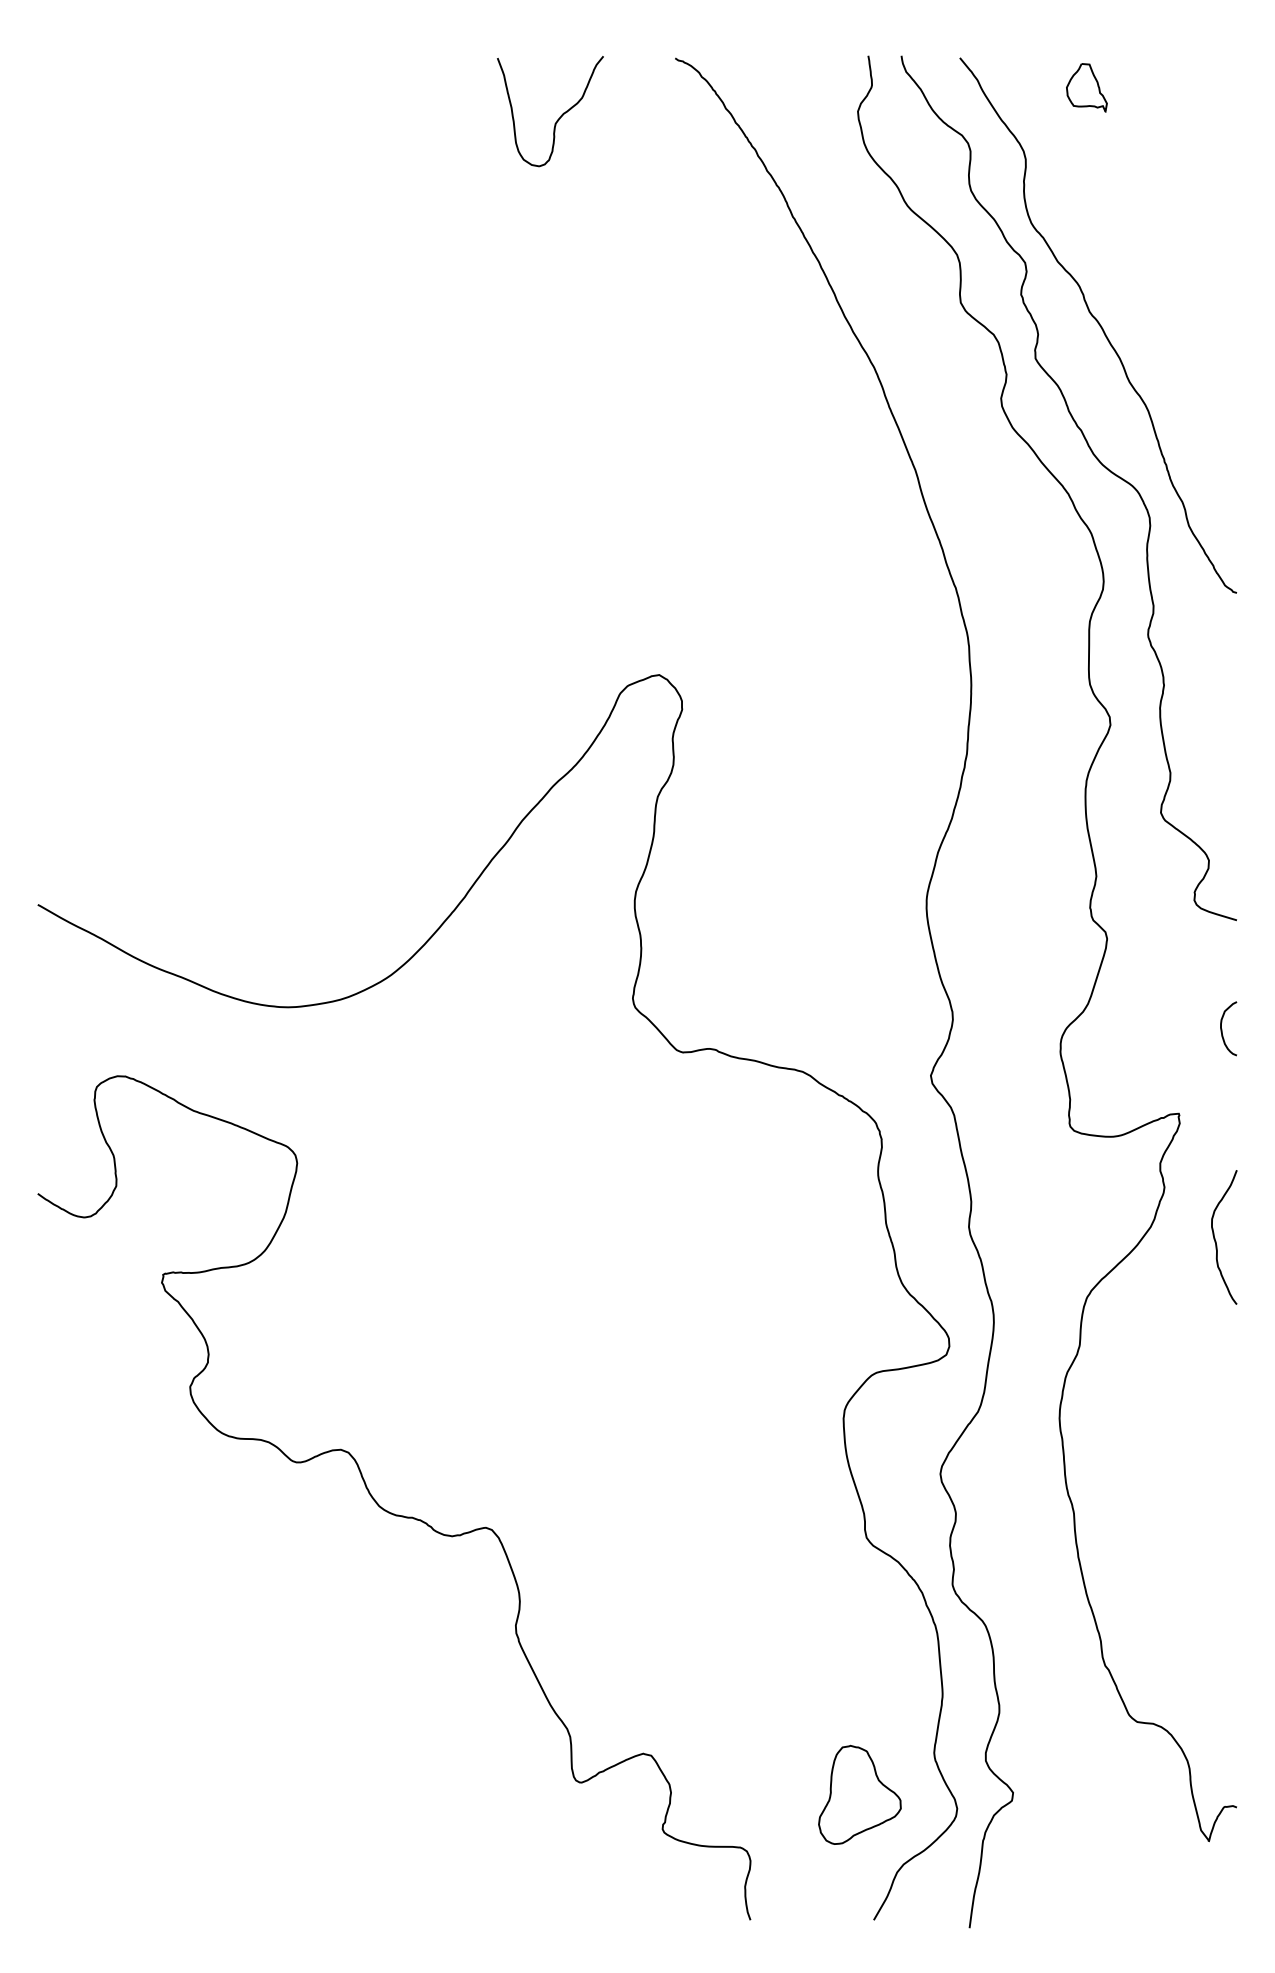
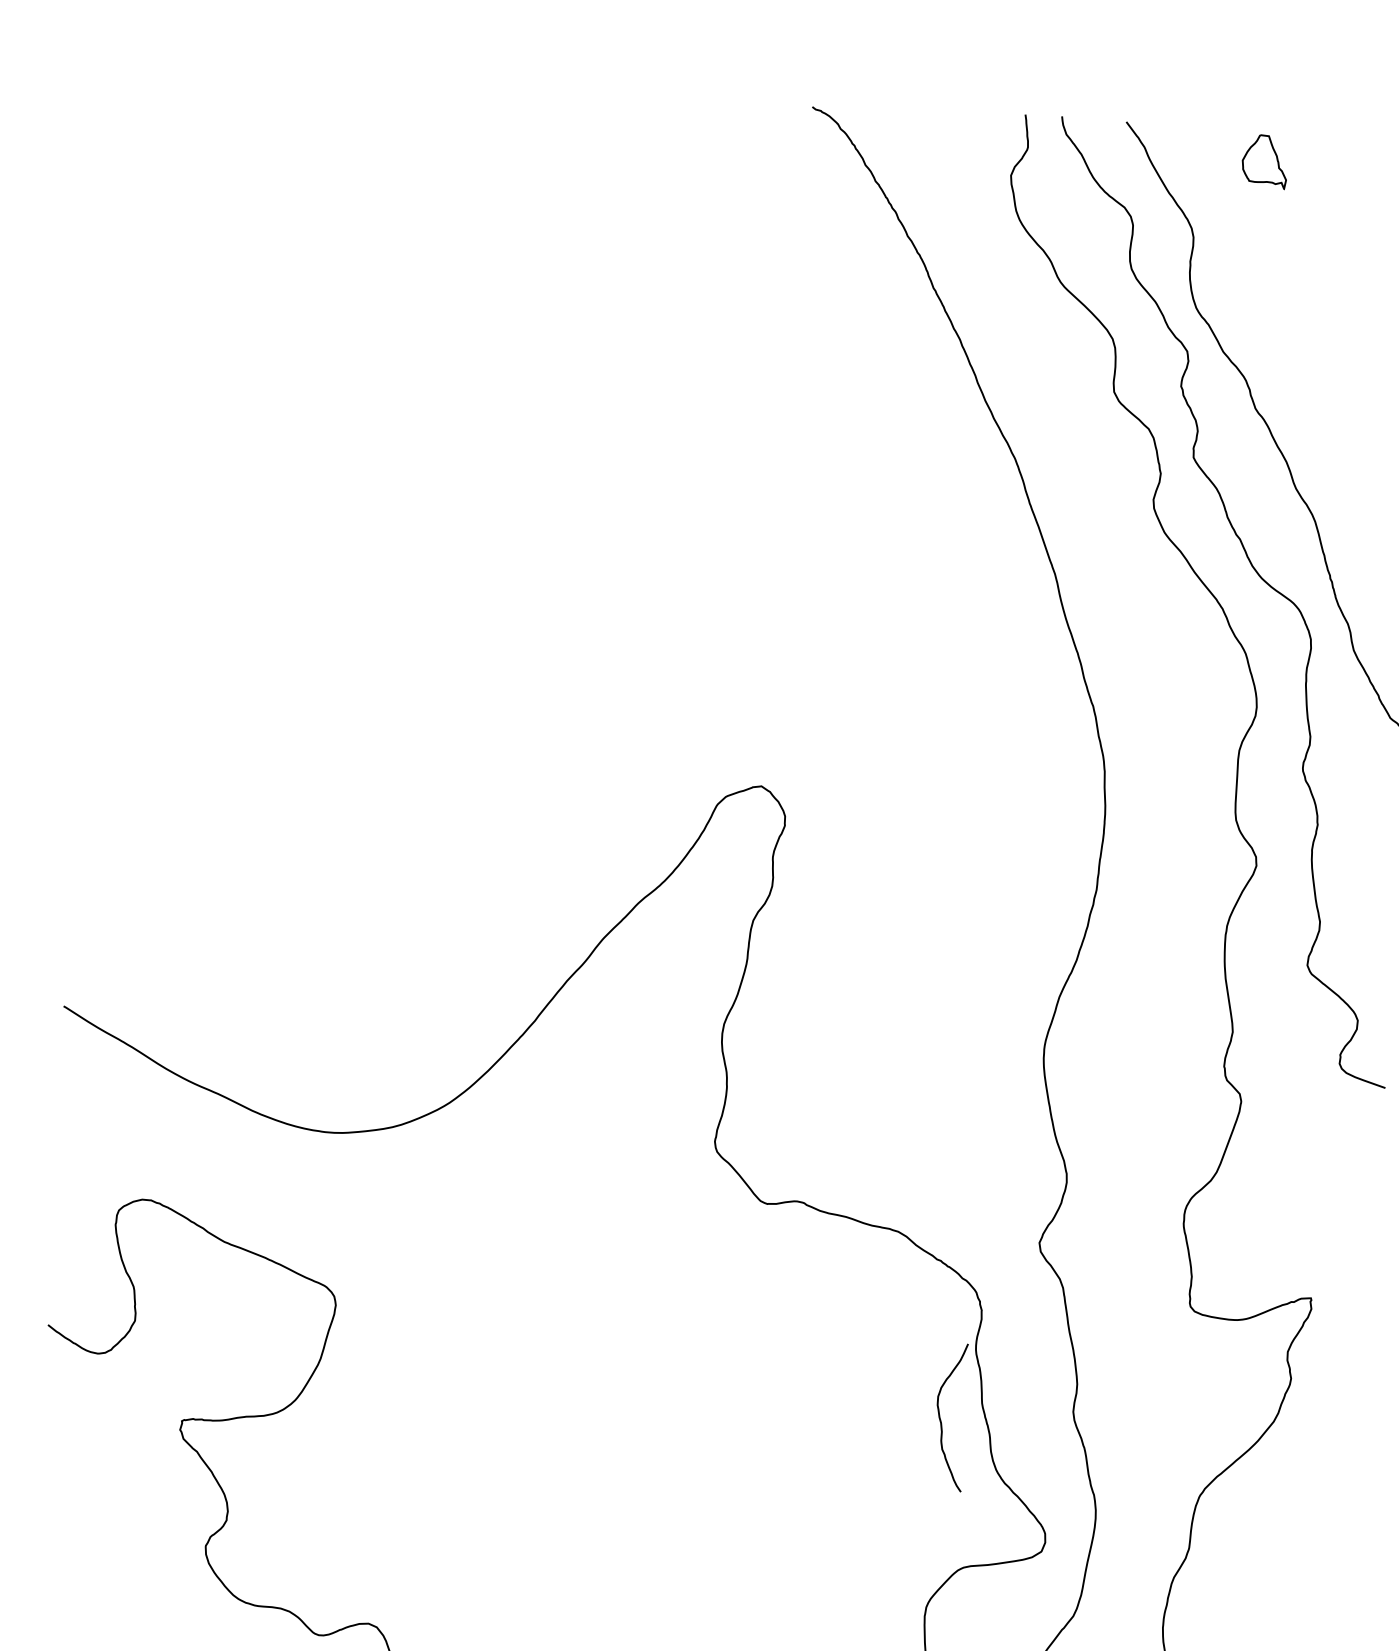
curve: (558, 118) -> (680, 167), removed
curve: (1222, 1029) -> (1363, 1207), removed
curve: (1216, 1241) -> (941, 1421), moved

